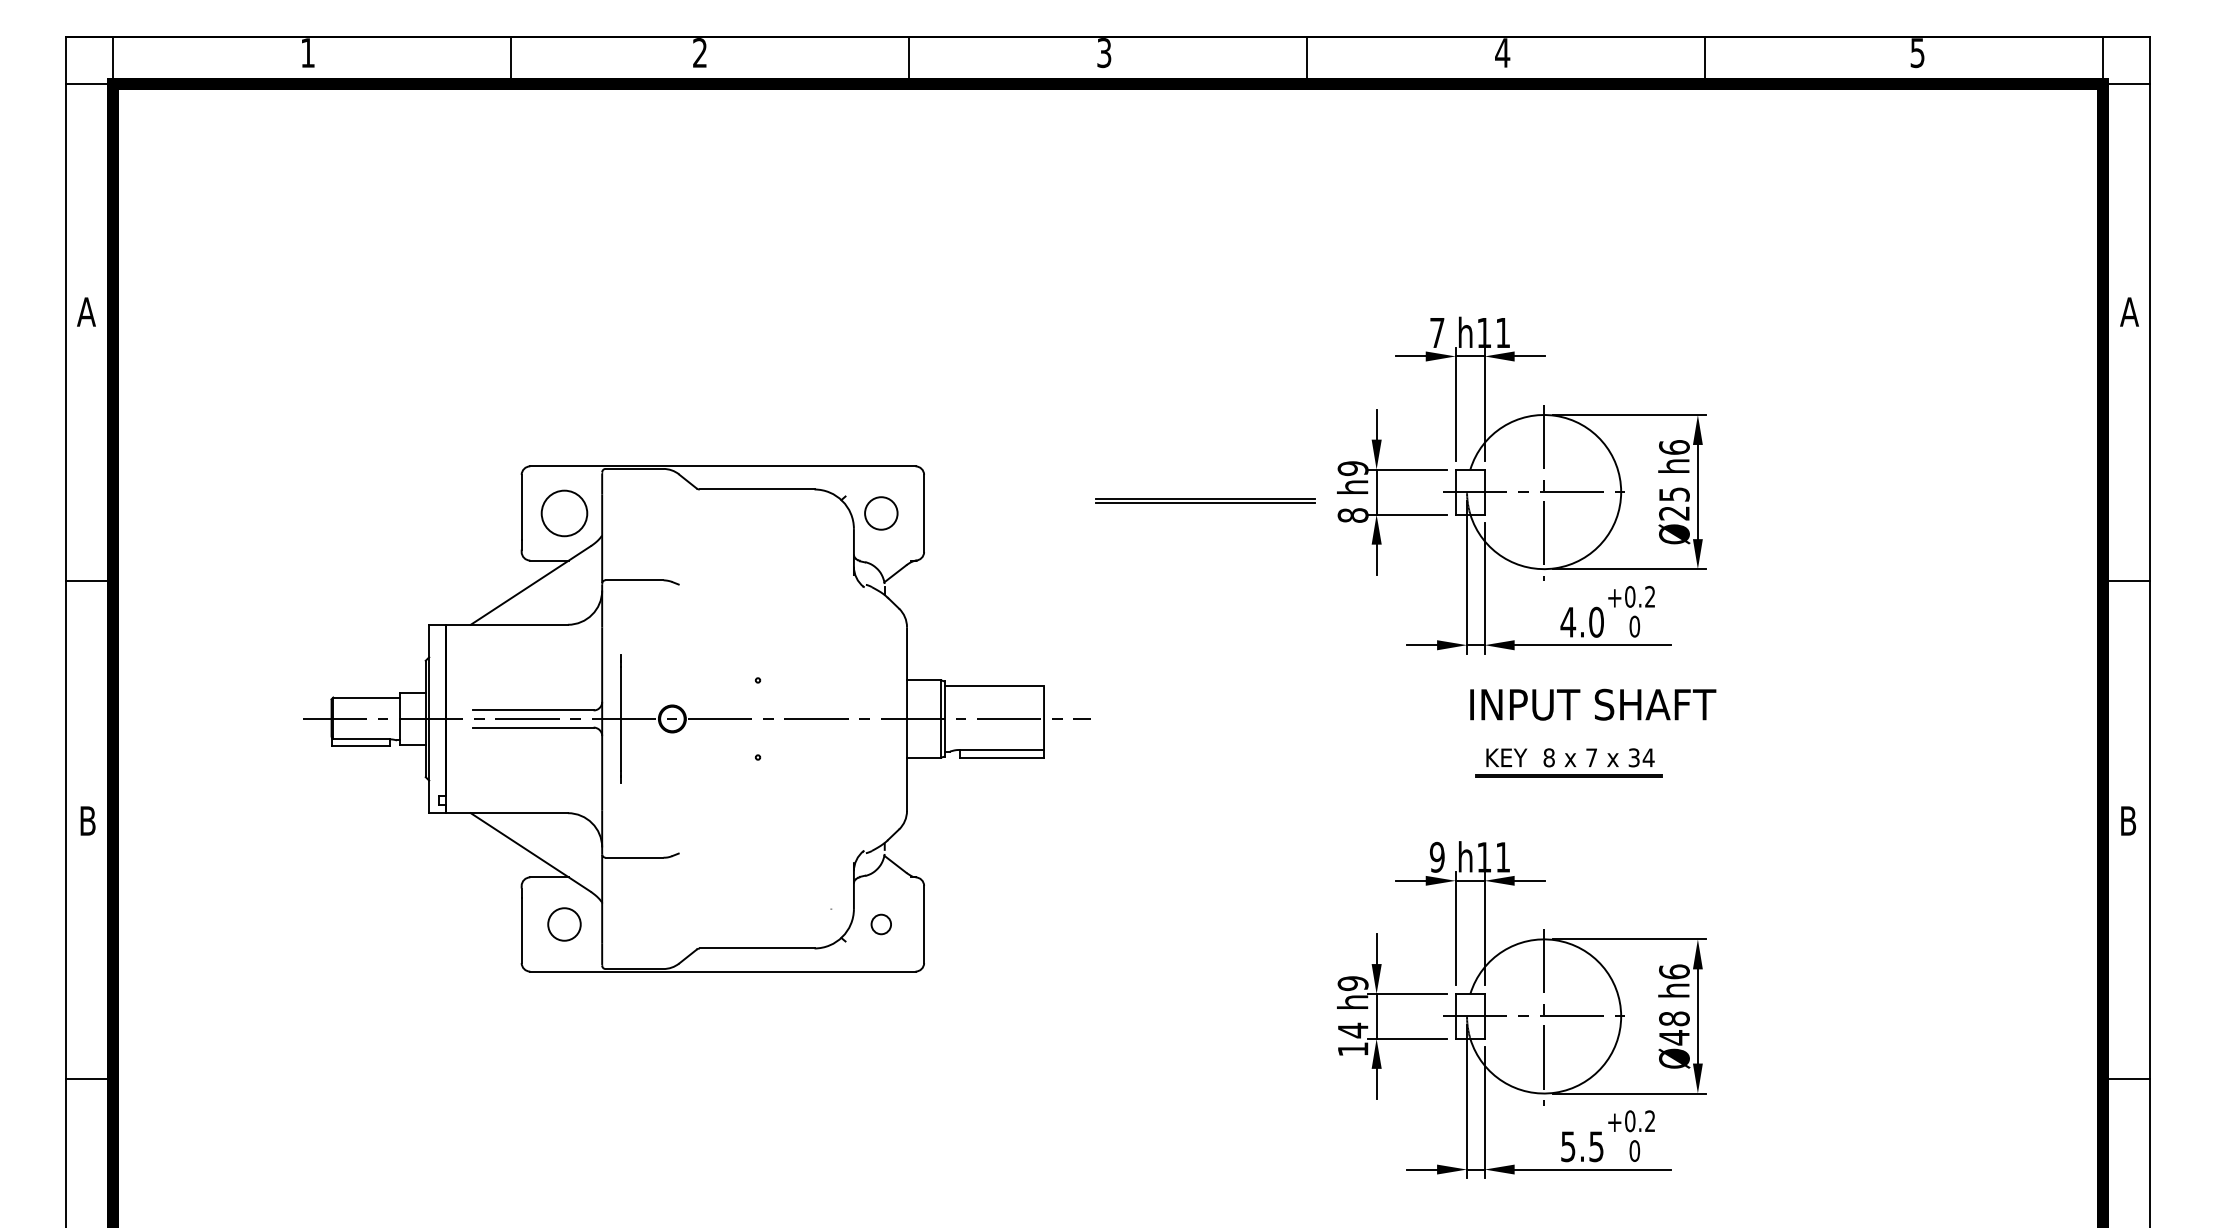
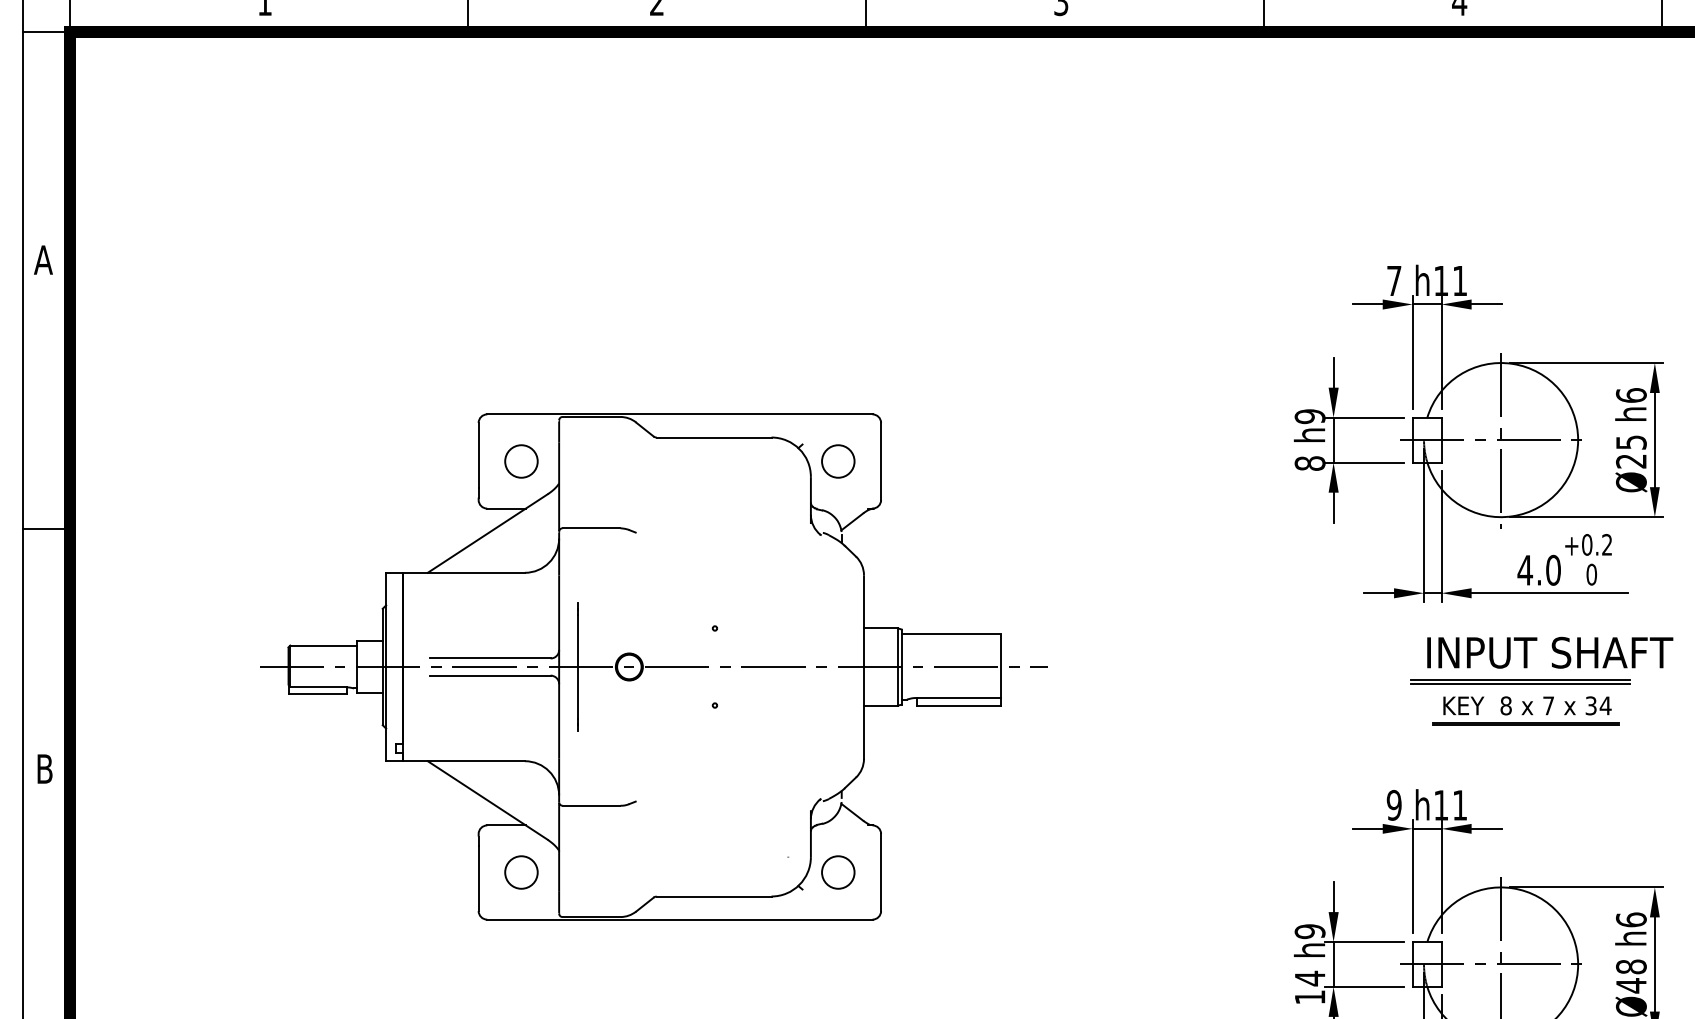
part: (1205, 500) -> (1520, 681), moved
circle: (564, 513) -> (521, 461), size x0.71
circle: (881, 924) -> (838, 872), size x1.67

